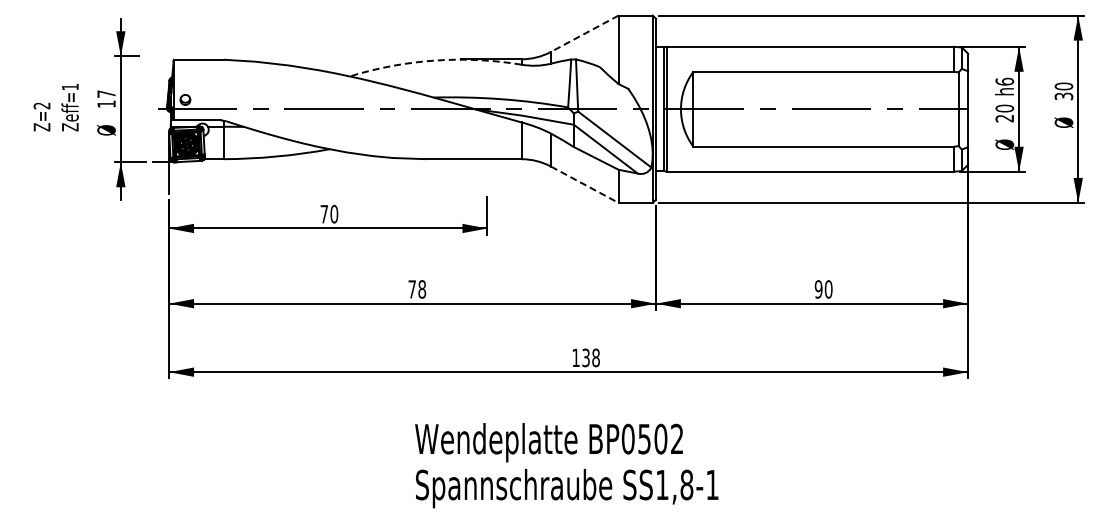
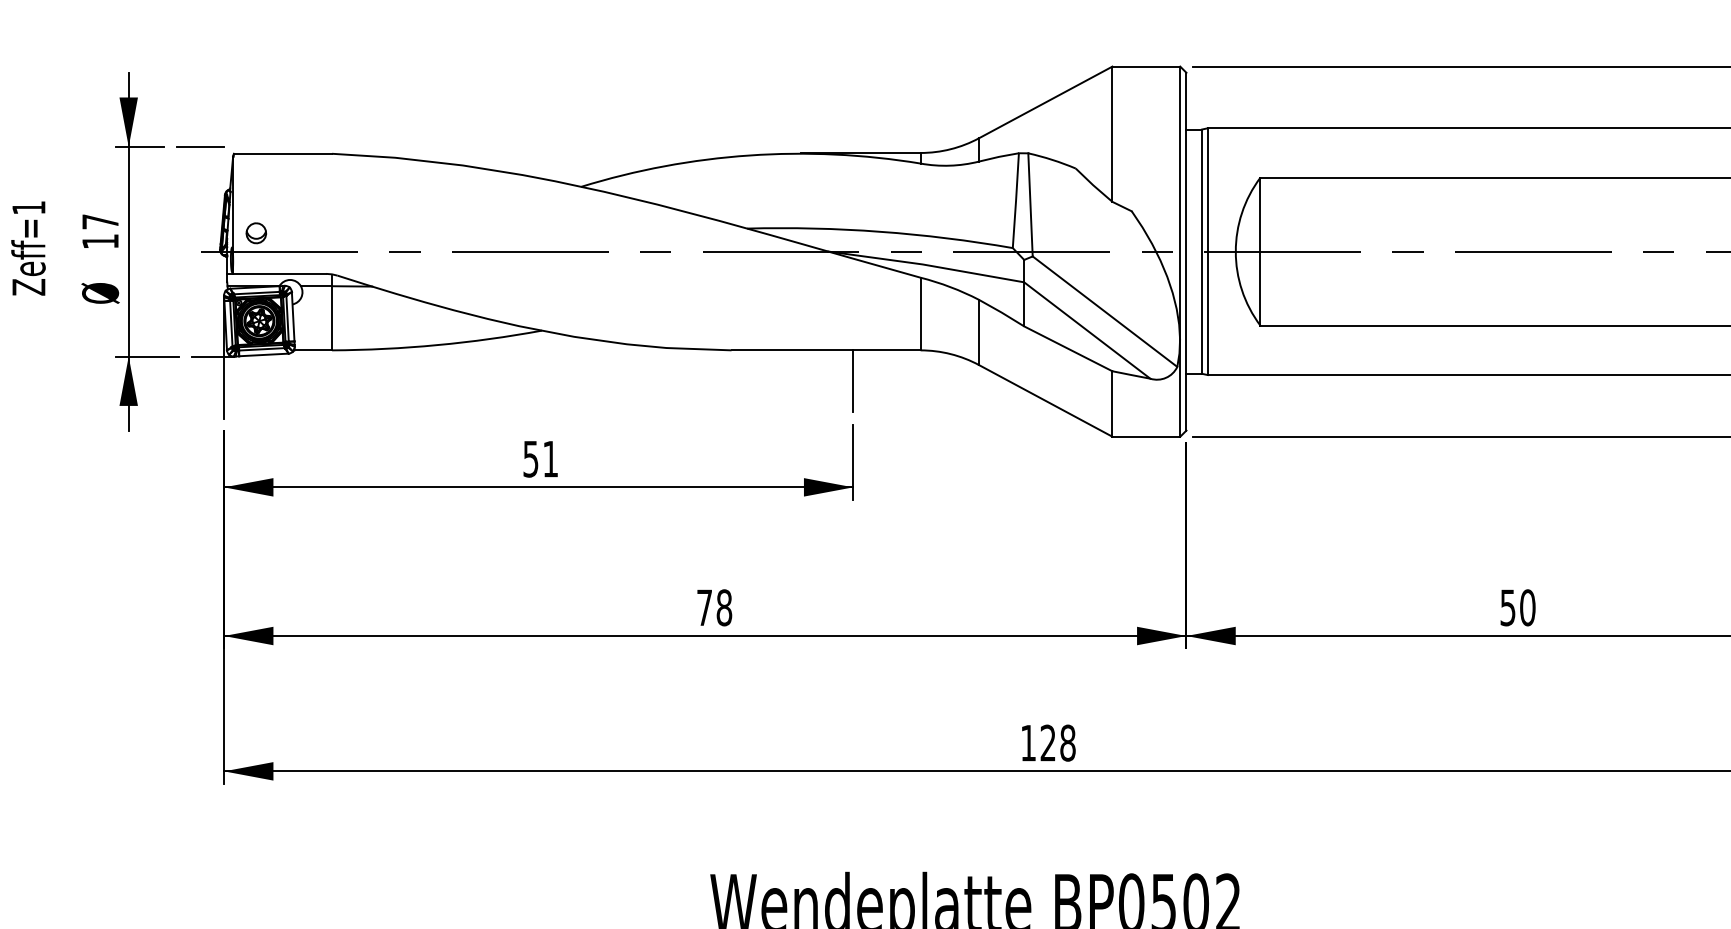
line: (584, 33) -> (1045, 101), dashed -> solid
line: (157, 56) -> (201, 147), added
arc: (434, 60) -> (748, 155), dashed -> solid
line: (487, 174) -> (853, 380), added
line: (585, 184) -> (1047, 400), dashed -> solid
text: (329, 213) -> (541, 457), 70 -> 51
text: (818, 289) -> (1507, 607), 90 -> 50
text: (585, 358) -> (1047, 744), 138 -> 128

